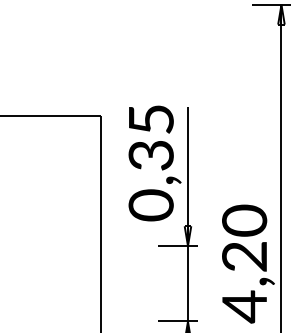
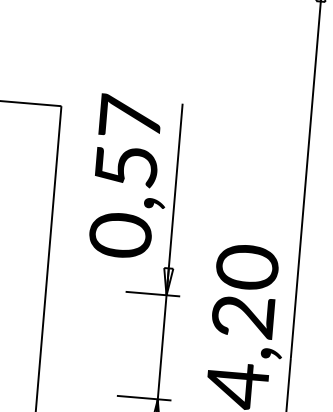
text: (150, 137) -> (127, 141), 0,35 -> 0,57

